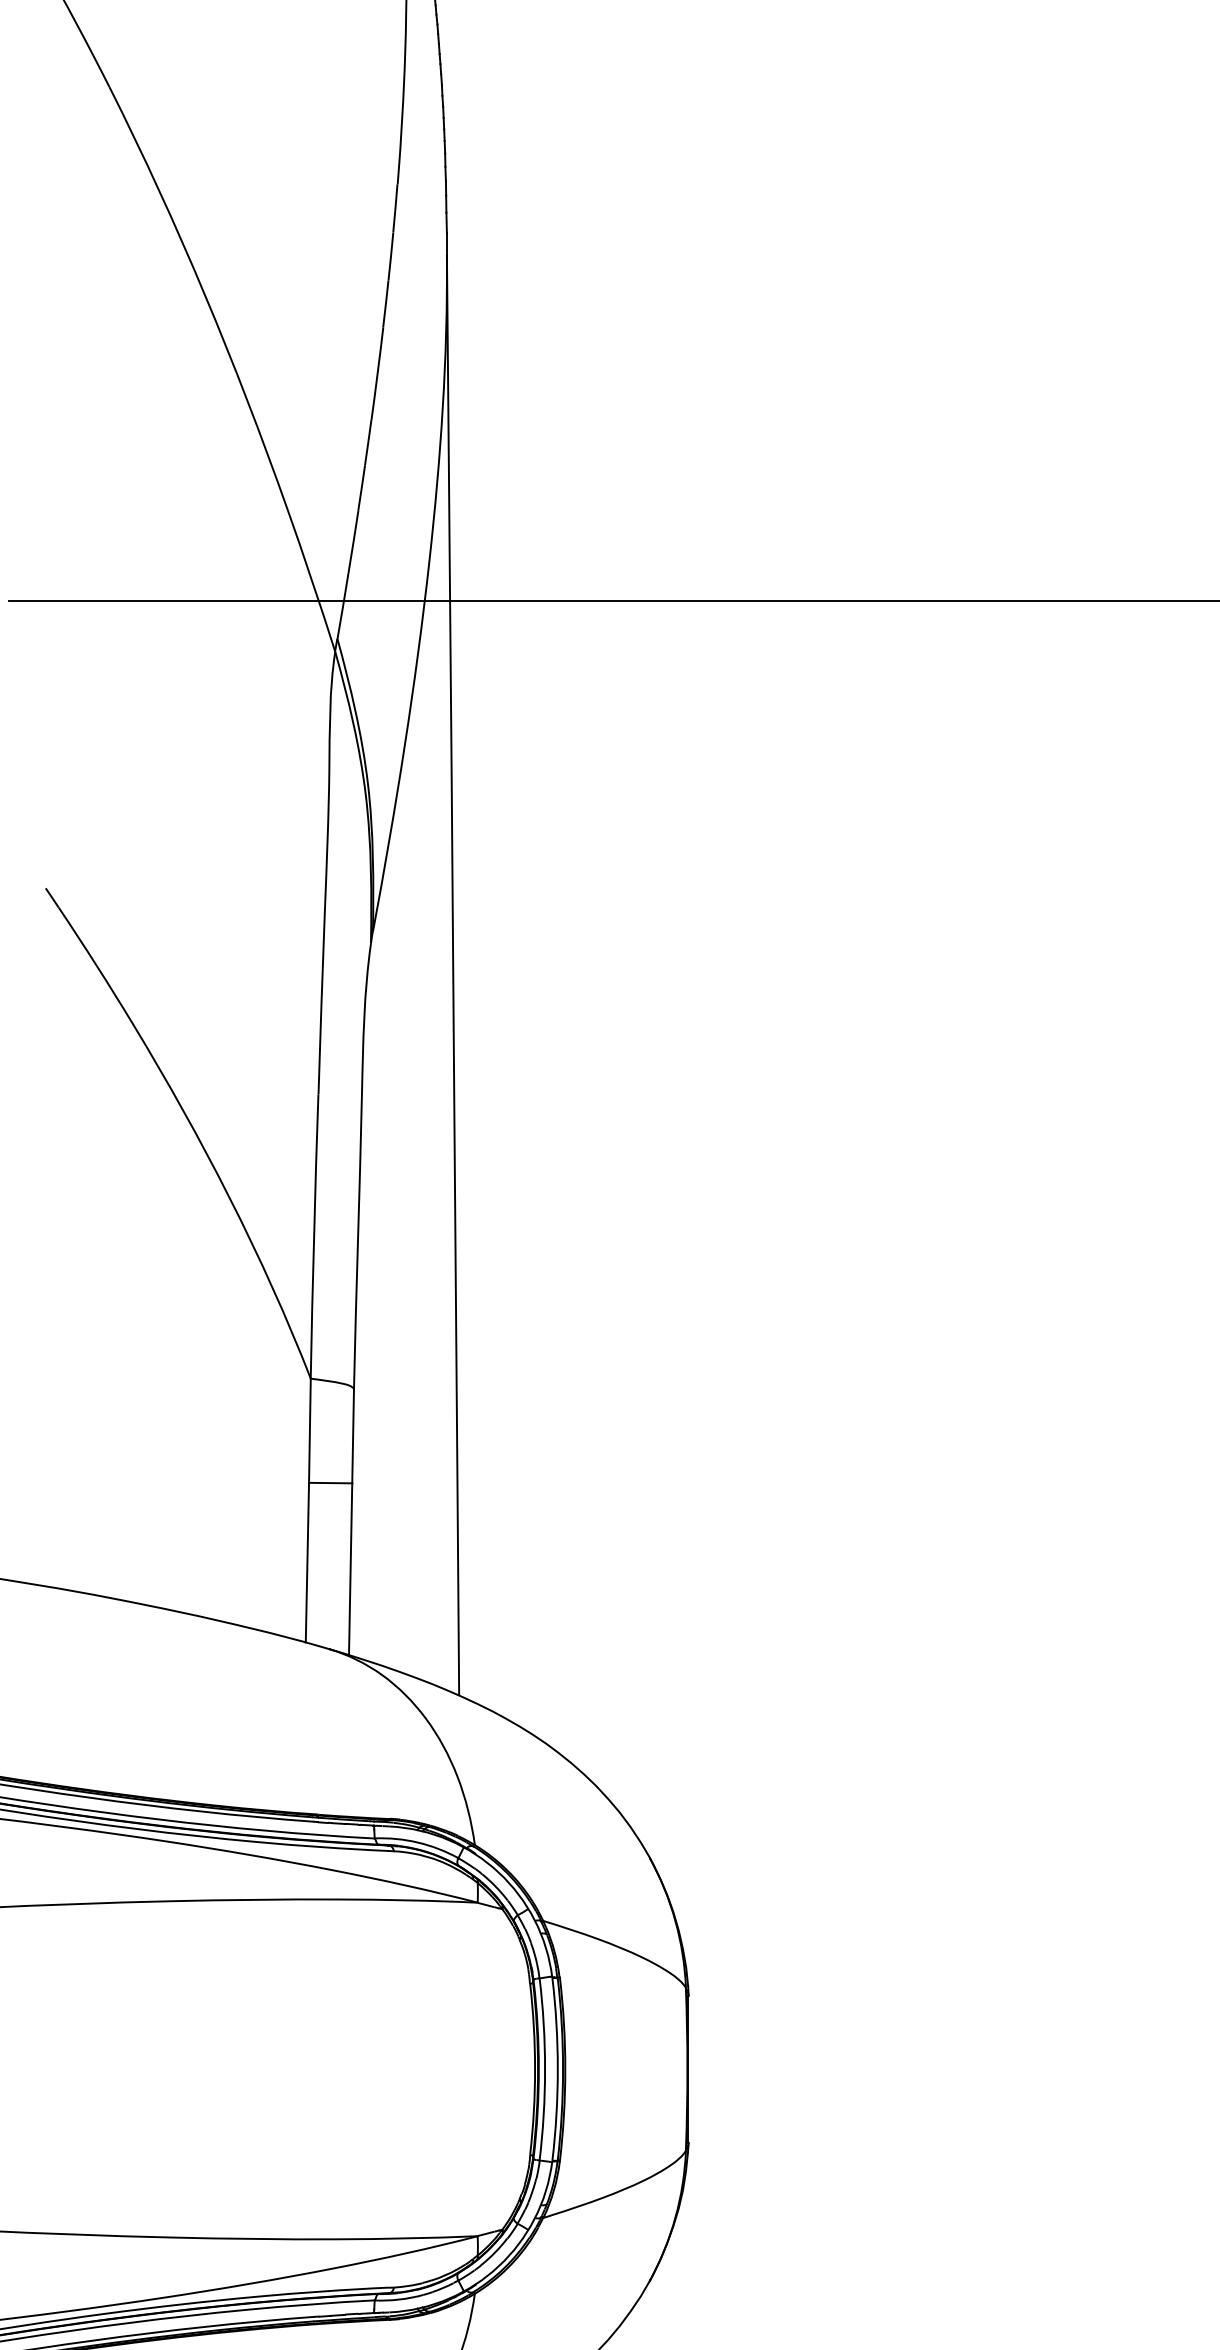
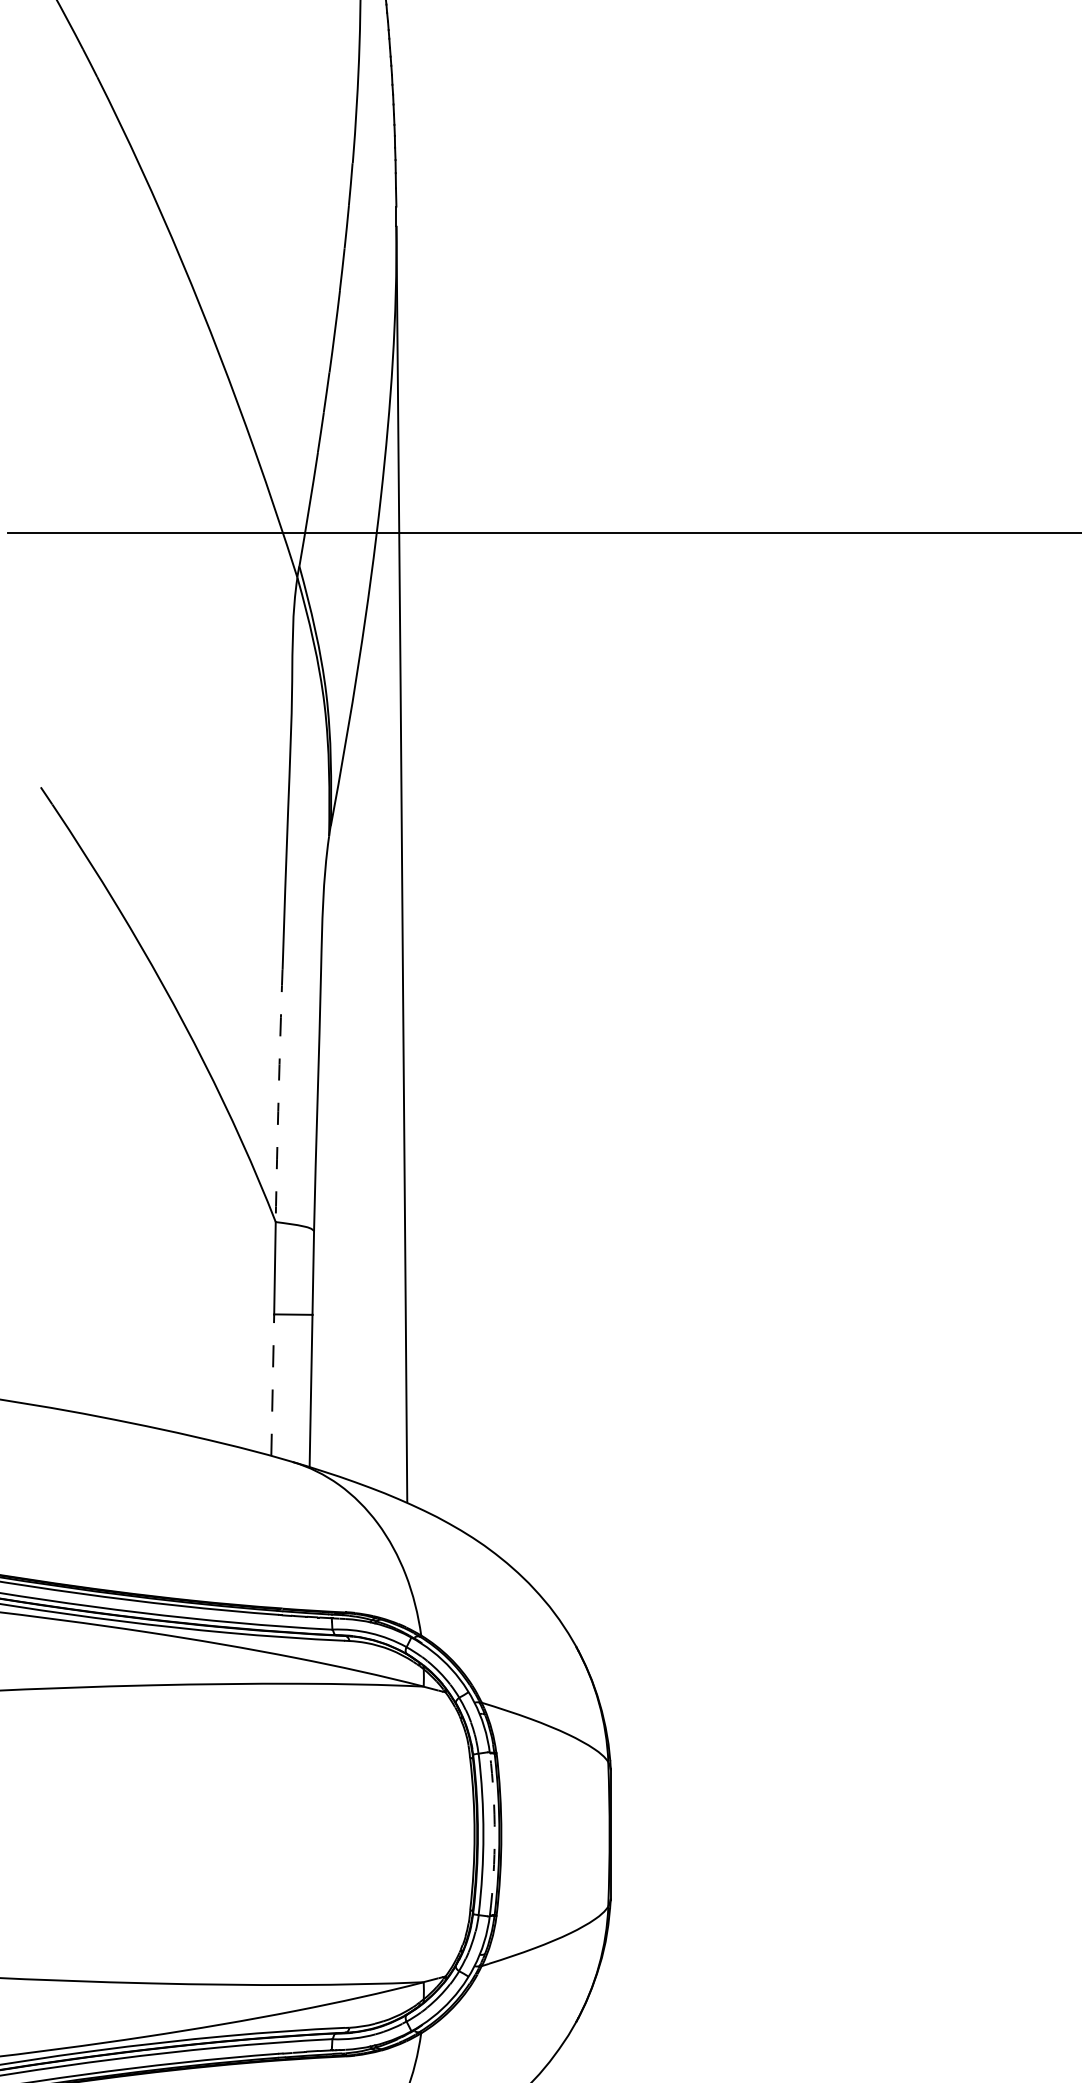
arc: (314, 1236) -> (279, 1096), solid -> dashed
line: (307, 1562) -> (272, 1385), solid -> dashed
arc: (557, 2069) -> (494, 1834), solid -> dashed

